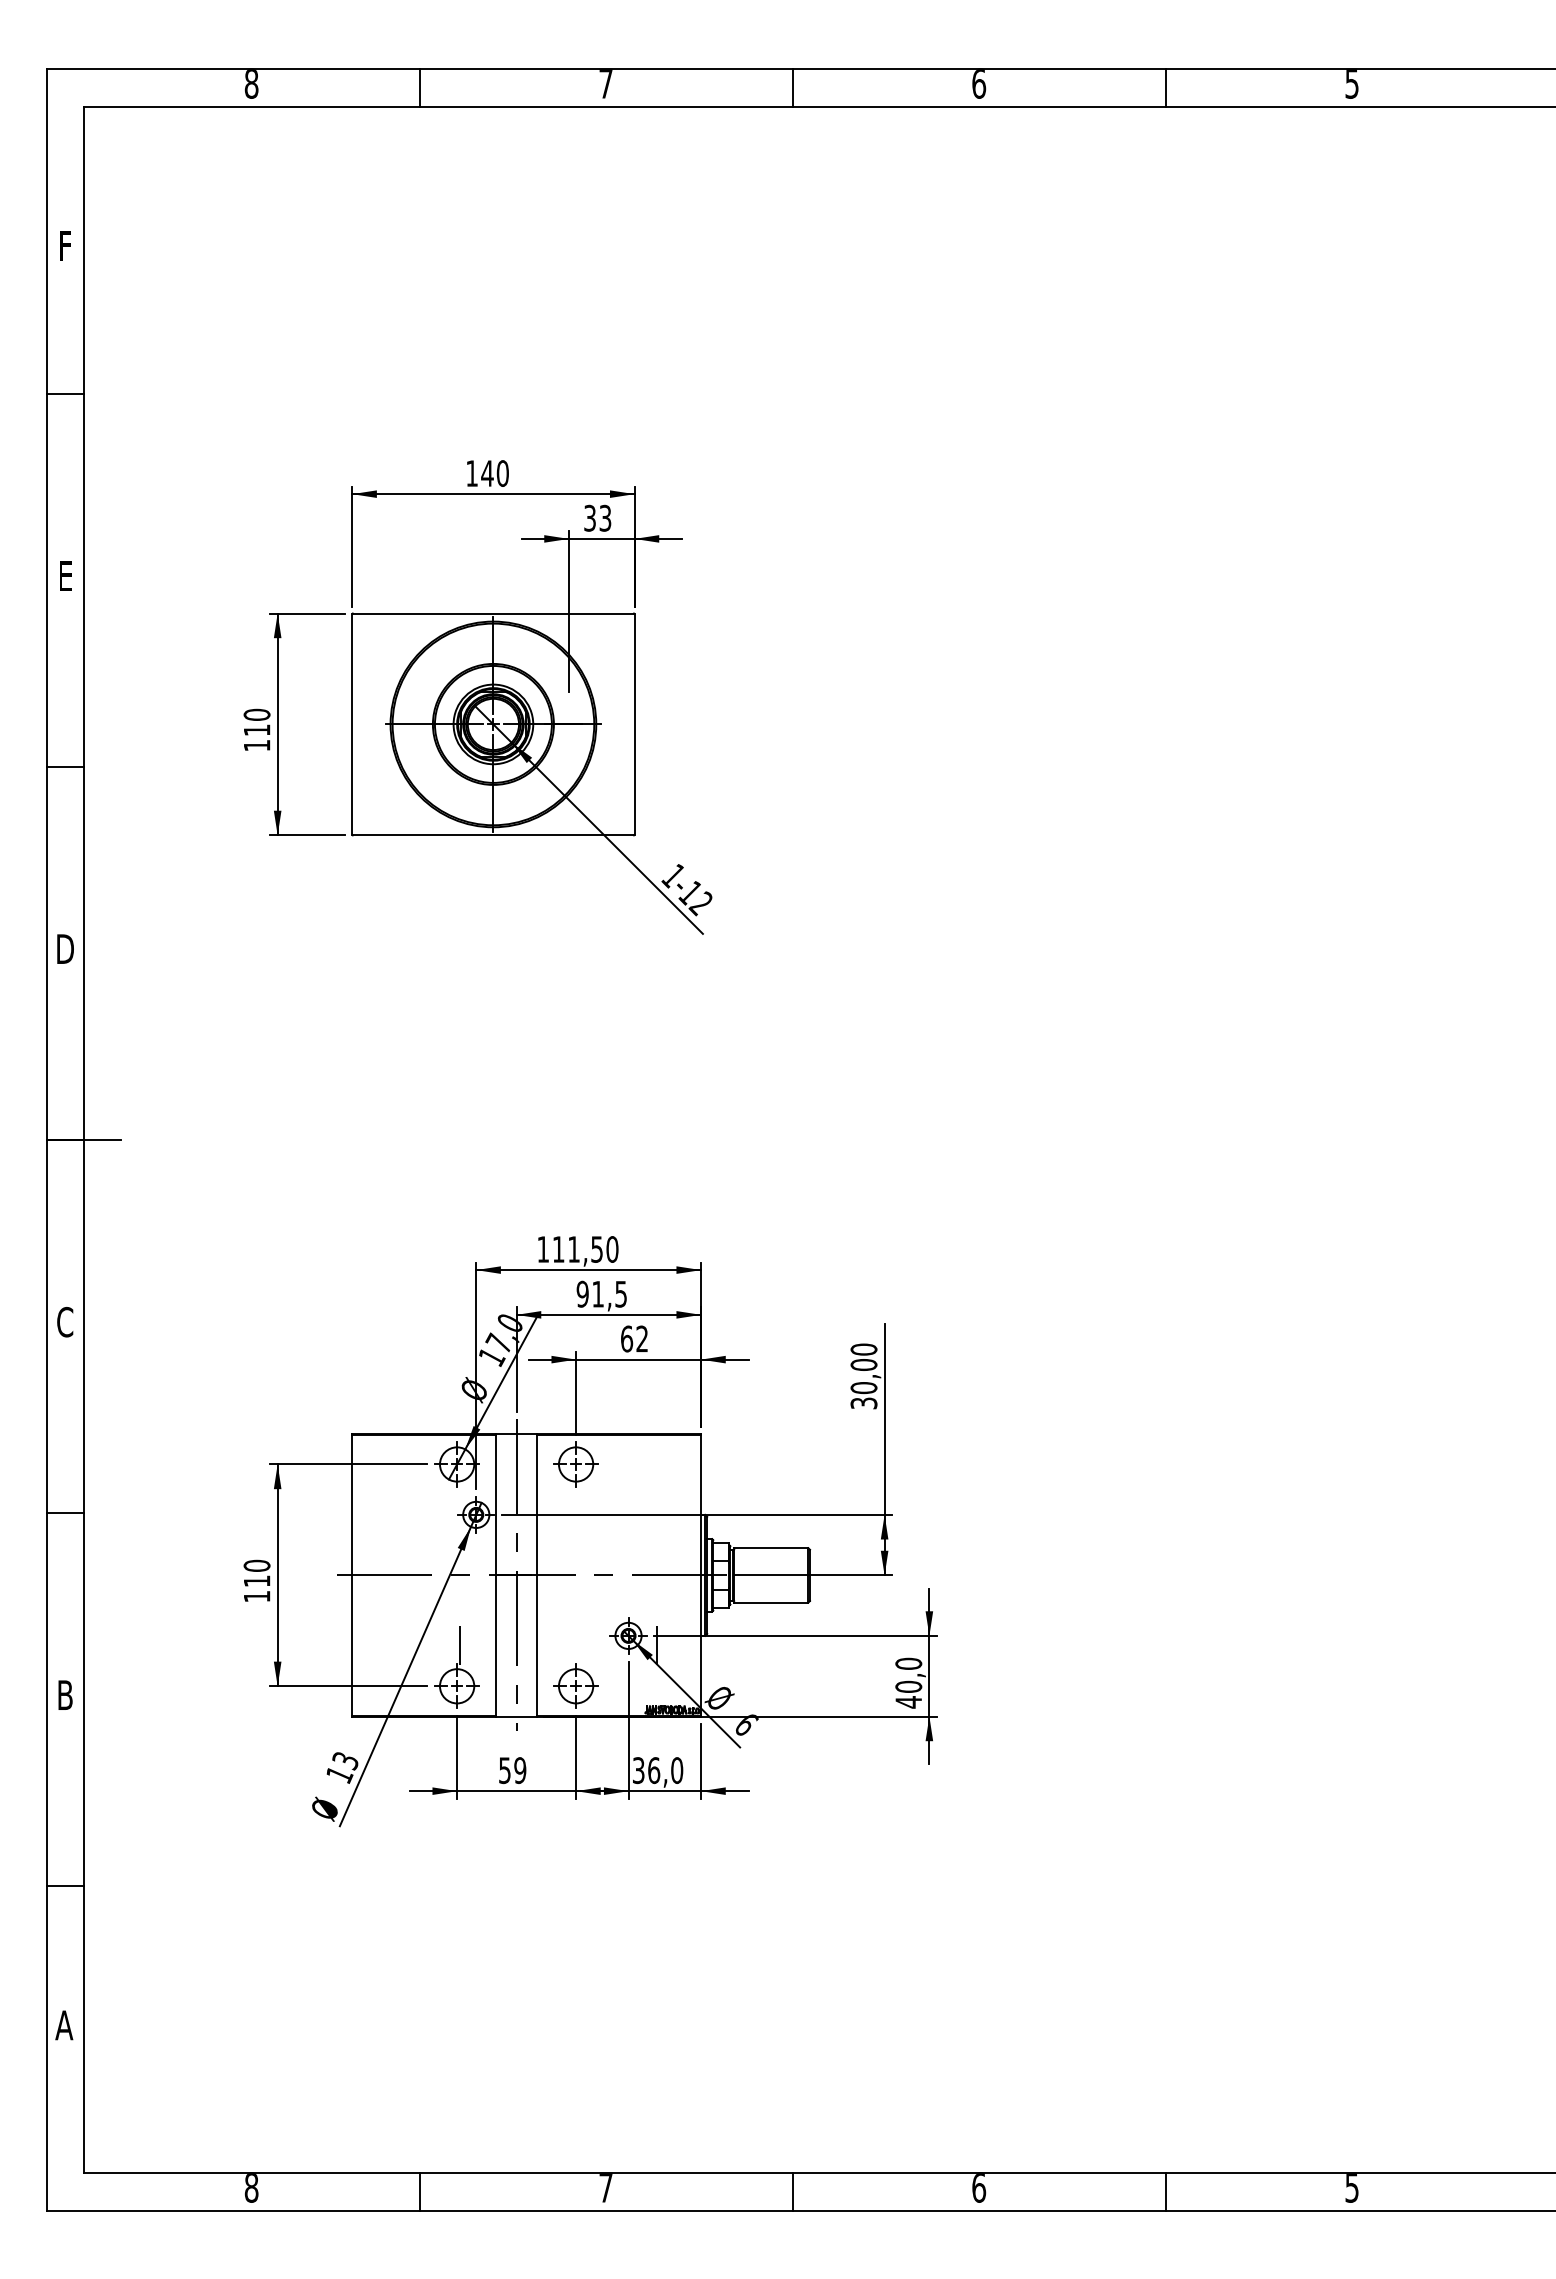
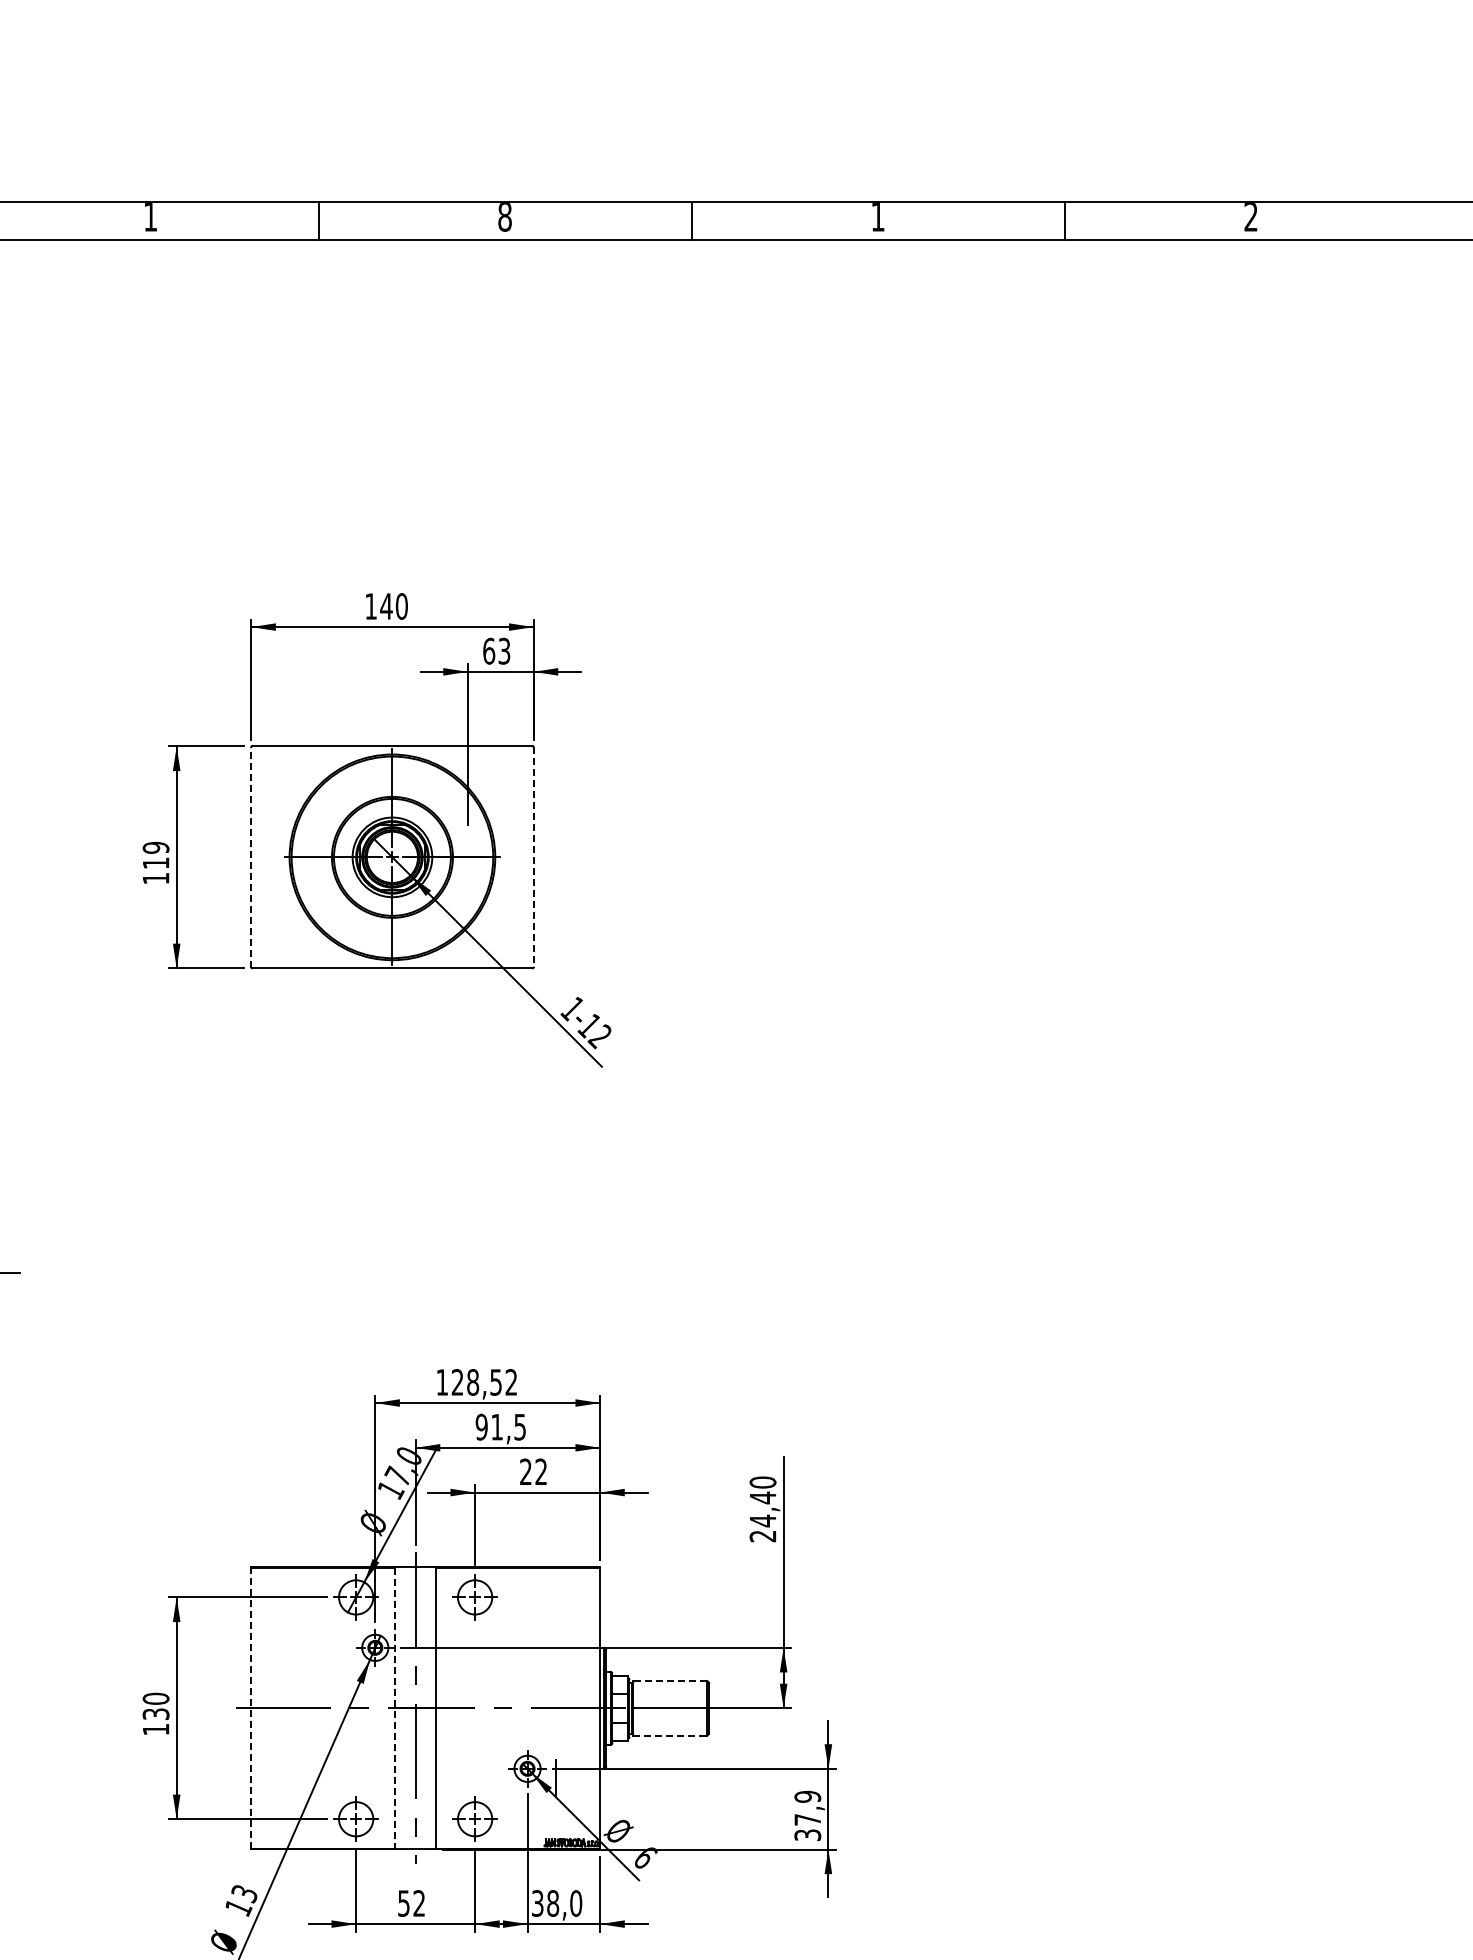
text: (251, 84) -> (150, 217), 8 -> 1
text: (605, 84) -> (504, 217), 7 -> 8
text: (979, 84) -> (878, 217), 6 -> 1
text: (1351, 84) -> (1250, 217), 5 -> 2
text: (590, 517) -> (489, 650), 33 -> 63
text: (256, 714) -> (155, 847), 110 -> 119
line: (352, 723) -> (251, 856), solid -> dashed
line: (634, 724) -> (533, 857), solid -> dashed
text: (585, 1249) -> (484, 1382), 111,50 -> 128,52
text: (627, 1338) -> (526, 1471), 62 -> 22
text: (863, 1383) -> (762, 1516), 30,00 -> 24,40
line: (770, 1548) -> (669, 1681), solid -> dashed
line: (352, 1575) -> (251, 1708), solid -> dashed
line: (496, 1575) -> (395, 1708), solid -> dashed
text: (256, 1581) -> (155, 1714), 110 -> 130
line: (771, 1602) -> (670, 1735), solid -> dashed
line: (460, 1644) -> (359, 1777), removed
text: (908, 1682) -> (807, 1815), 40,0 -> 37,9
text: (520, 1770) -> (419, 1903), 59 -> 52
text: (654, 1770) -> (553, 1903), 36,0 -> 38,0

